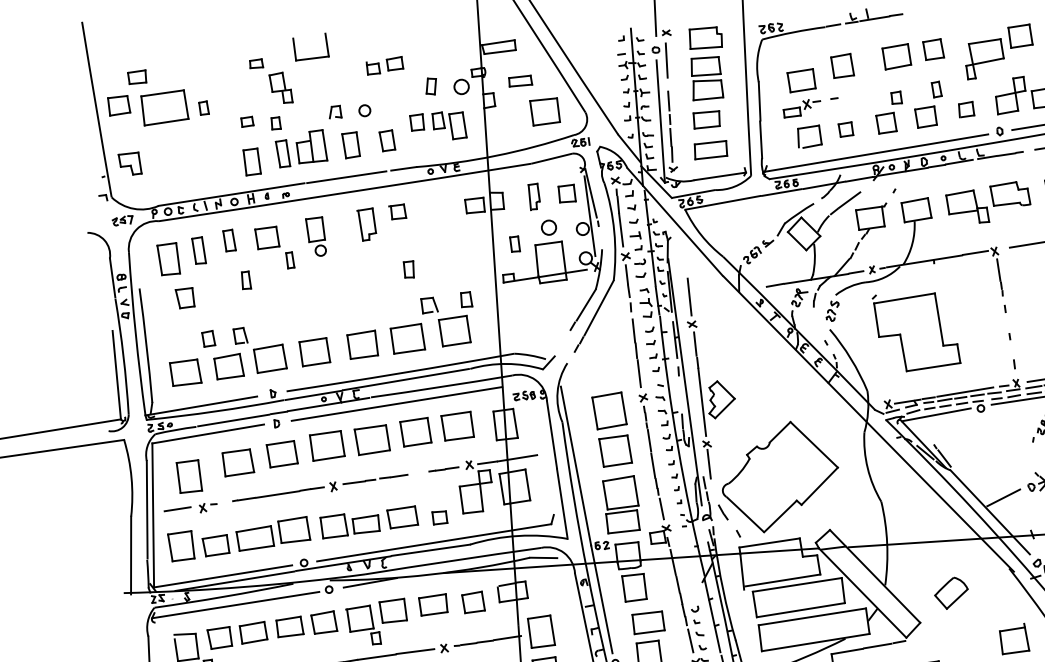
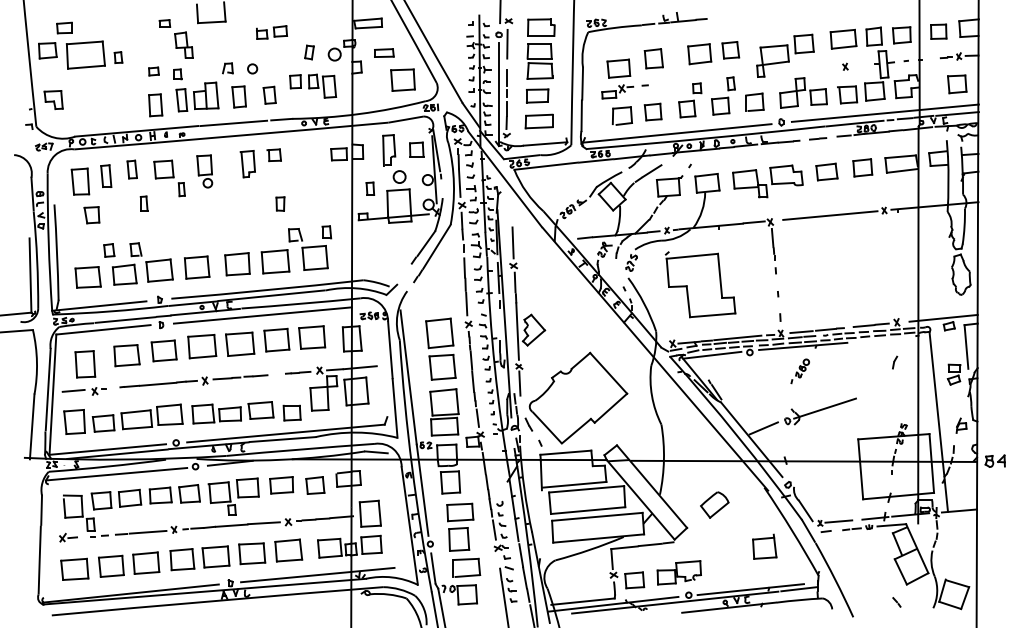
part: (966, 108) -> (754, 101), size x1.43
part: (845, 128) -> (652, 111), size x1.43
part: (534, 196) -> (389, 150), size x1.43
part: (439, 517) -> (291, 412), size x1.43

